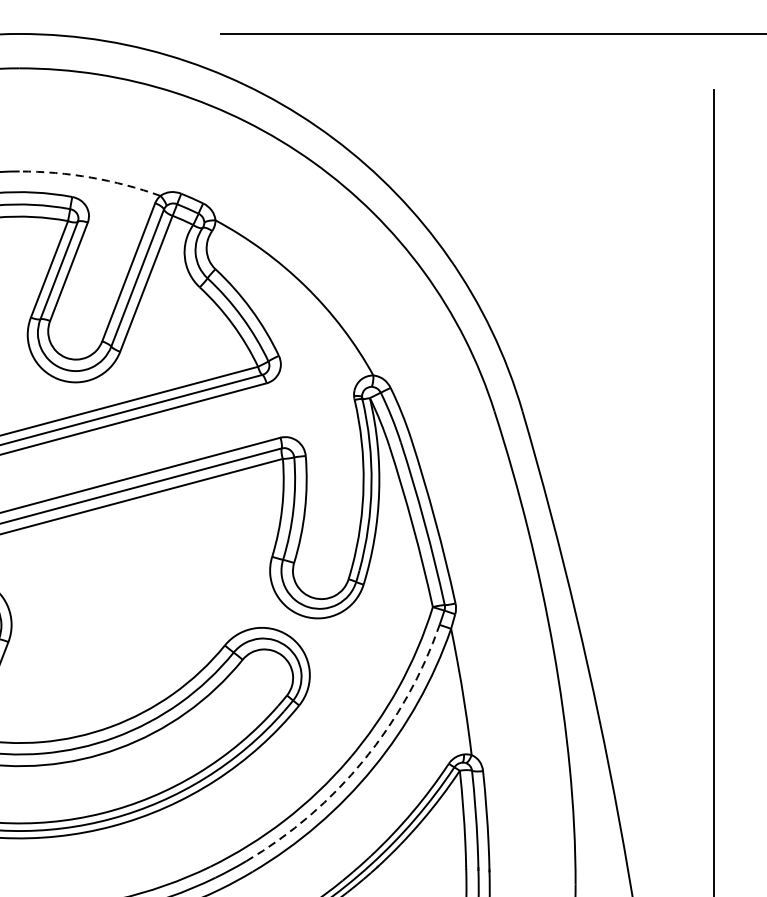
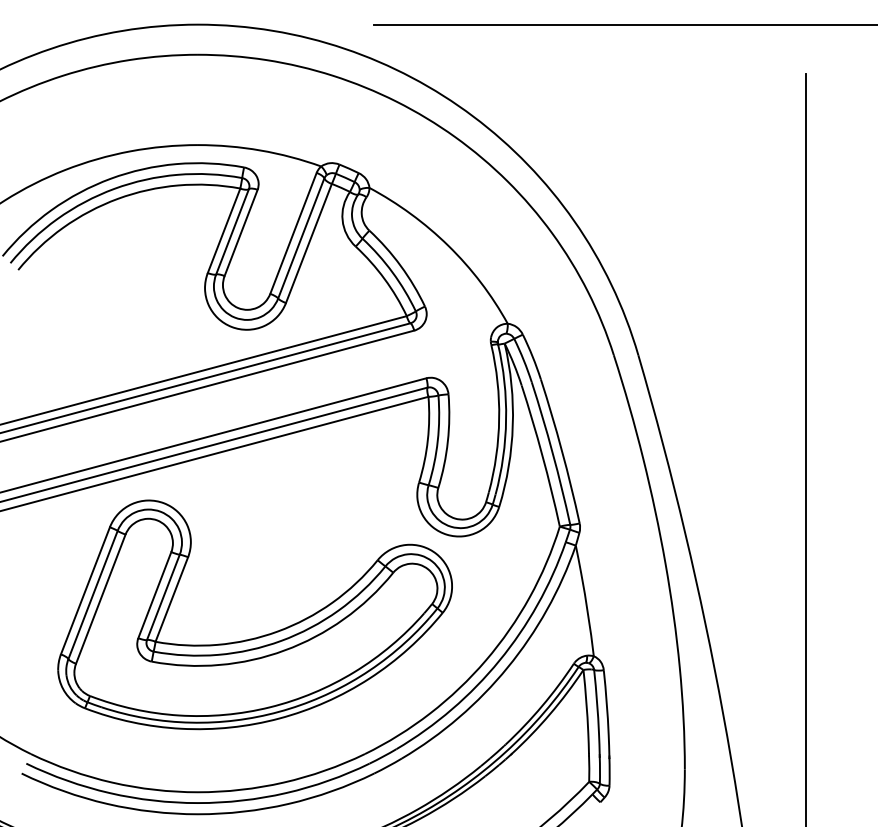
arc: (91, 177) -> (260, 150), dashed -> solid
arc: (363, 759) -> (499, 660), dashed -> solid

